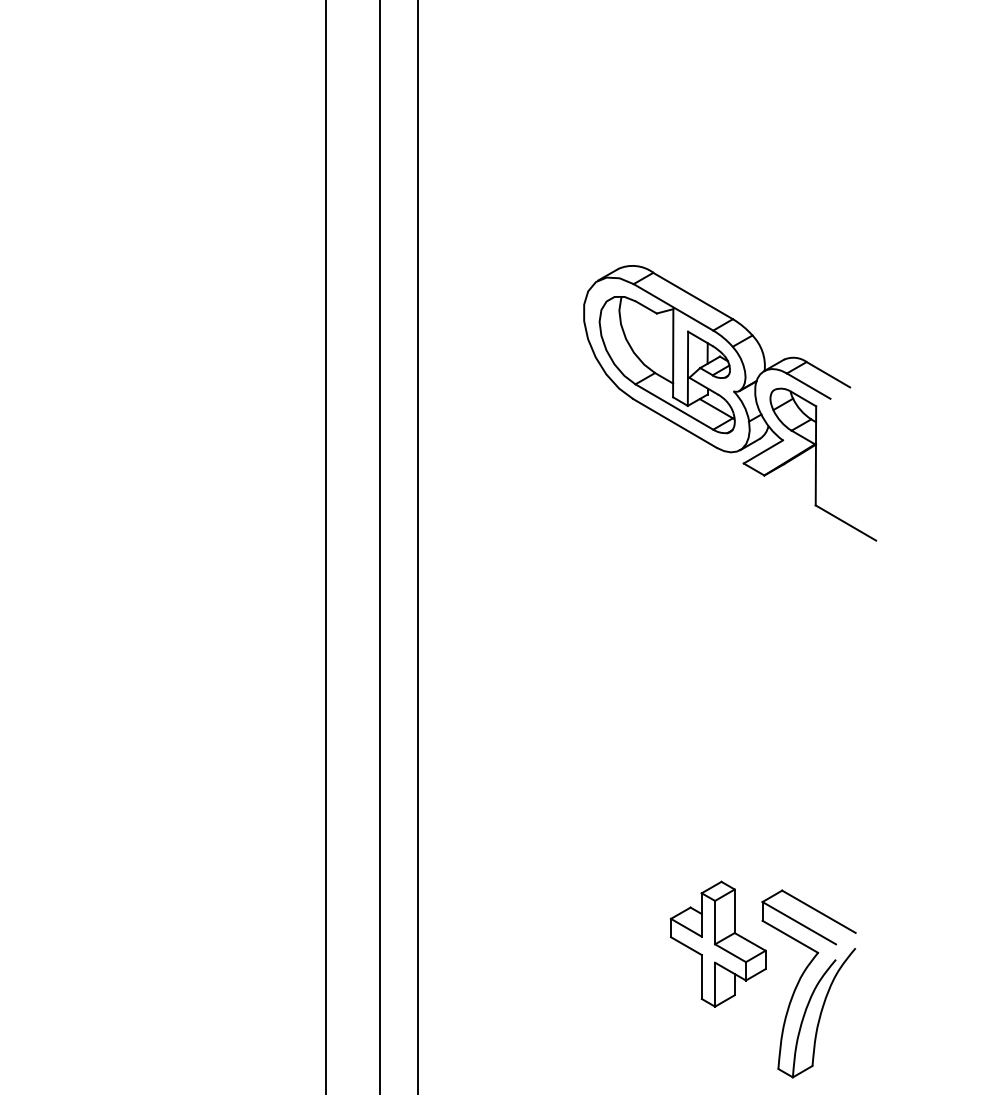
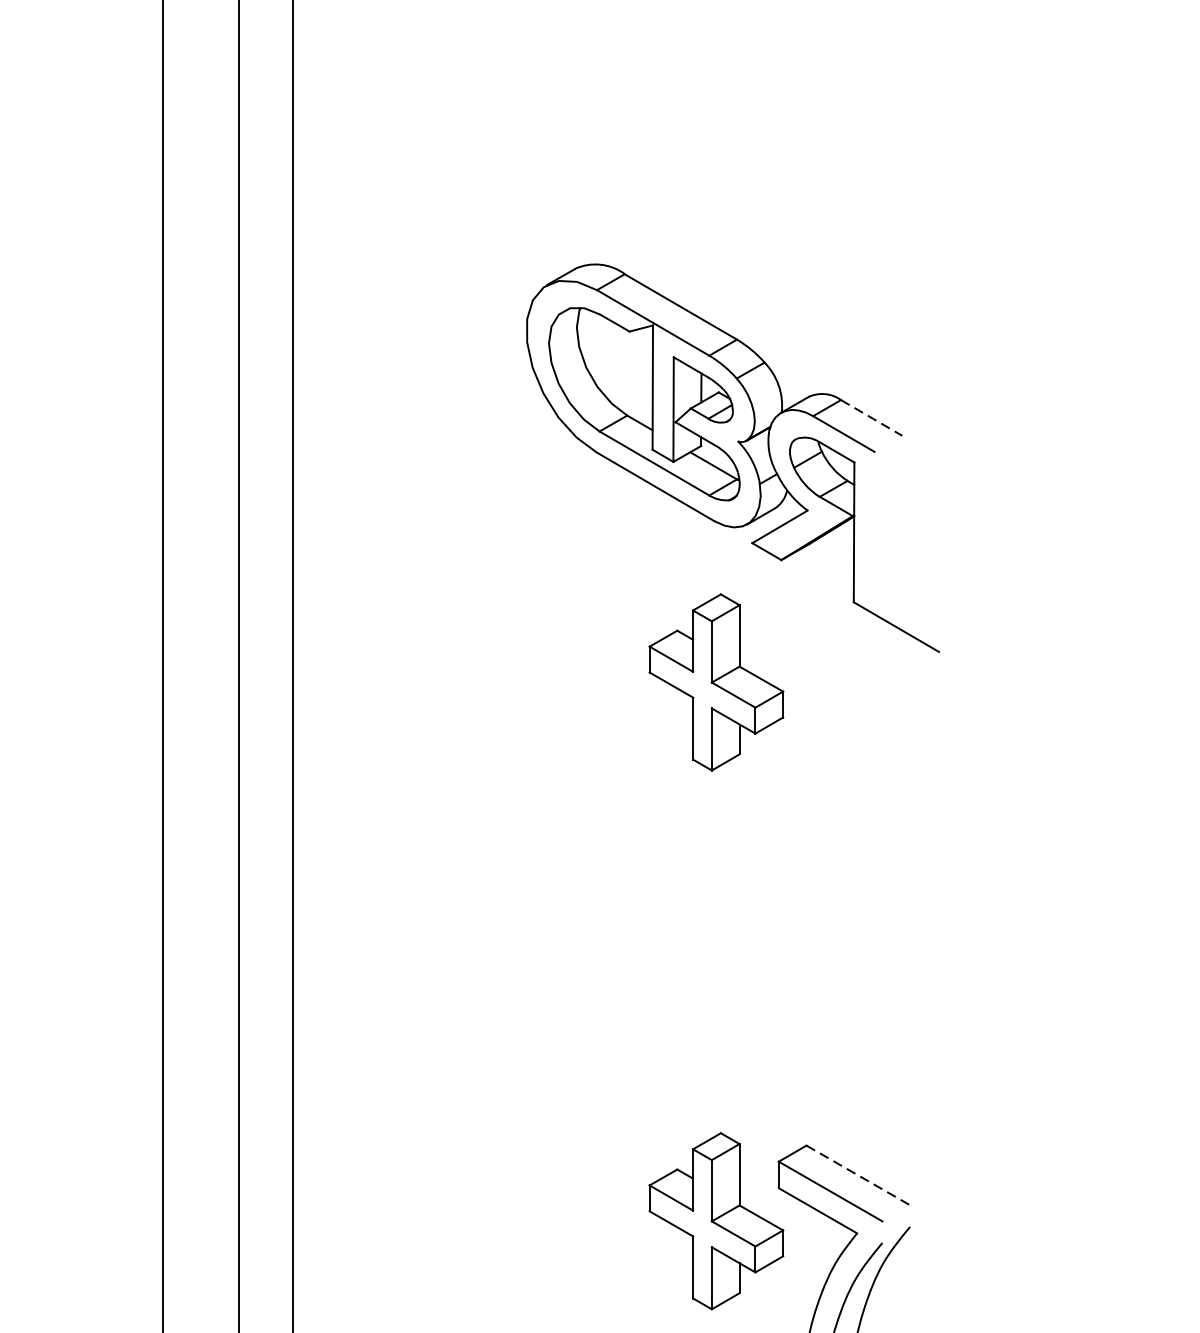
line: (828, 374) -> (871, 417), solid -> dashed
part: (717, 561) -> (715, 681), added
line: (819, 912) -> (859, 1176), solid -> dashed

